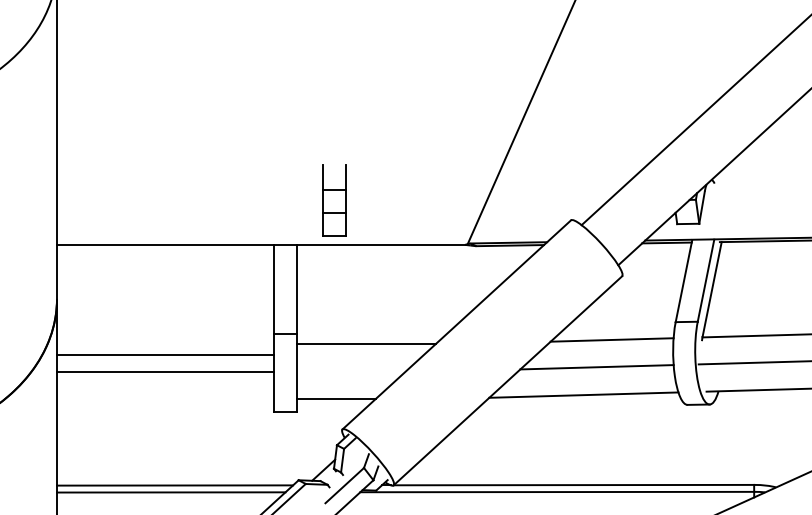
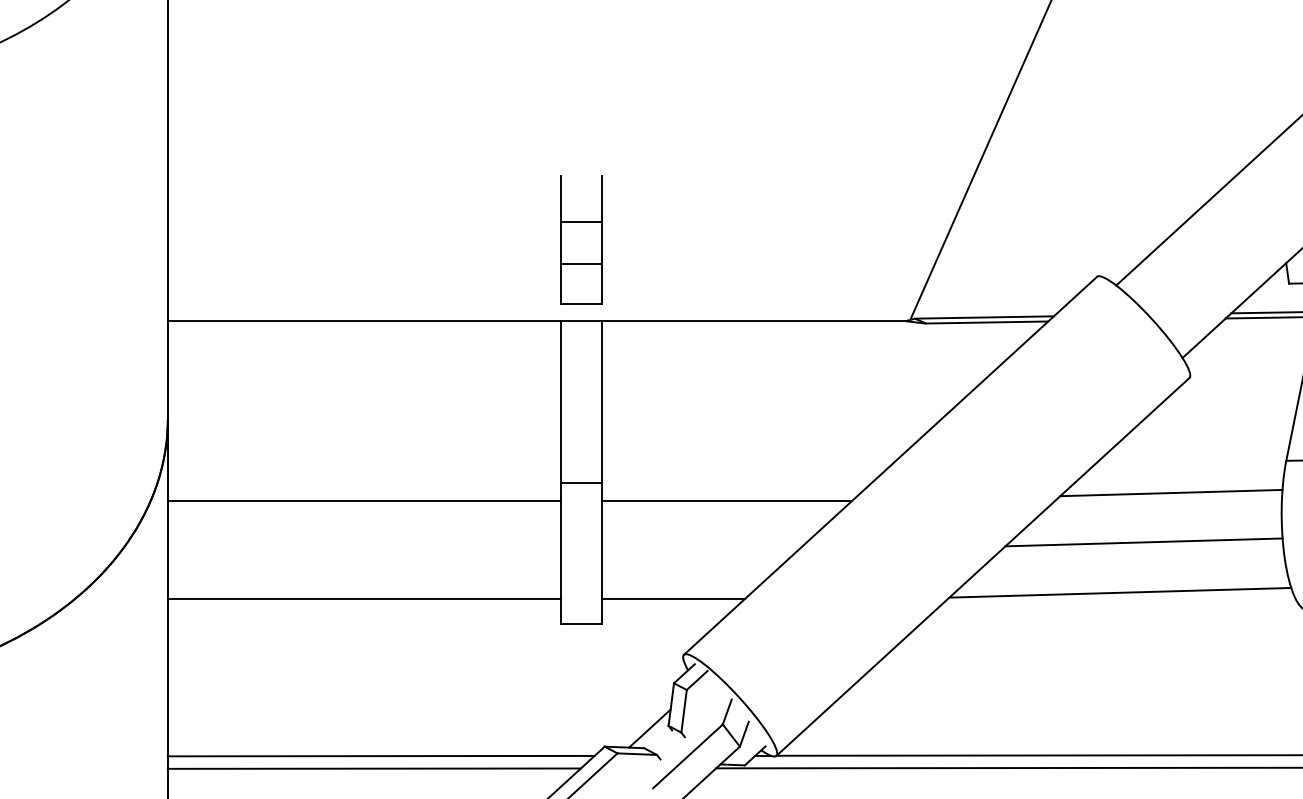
part: (334, 200) -> (580, 240), moved
line: (165, 354) -> (363, 598), moved
line: (165, 372) -> (363, 501), moved

